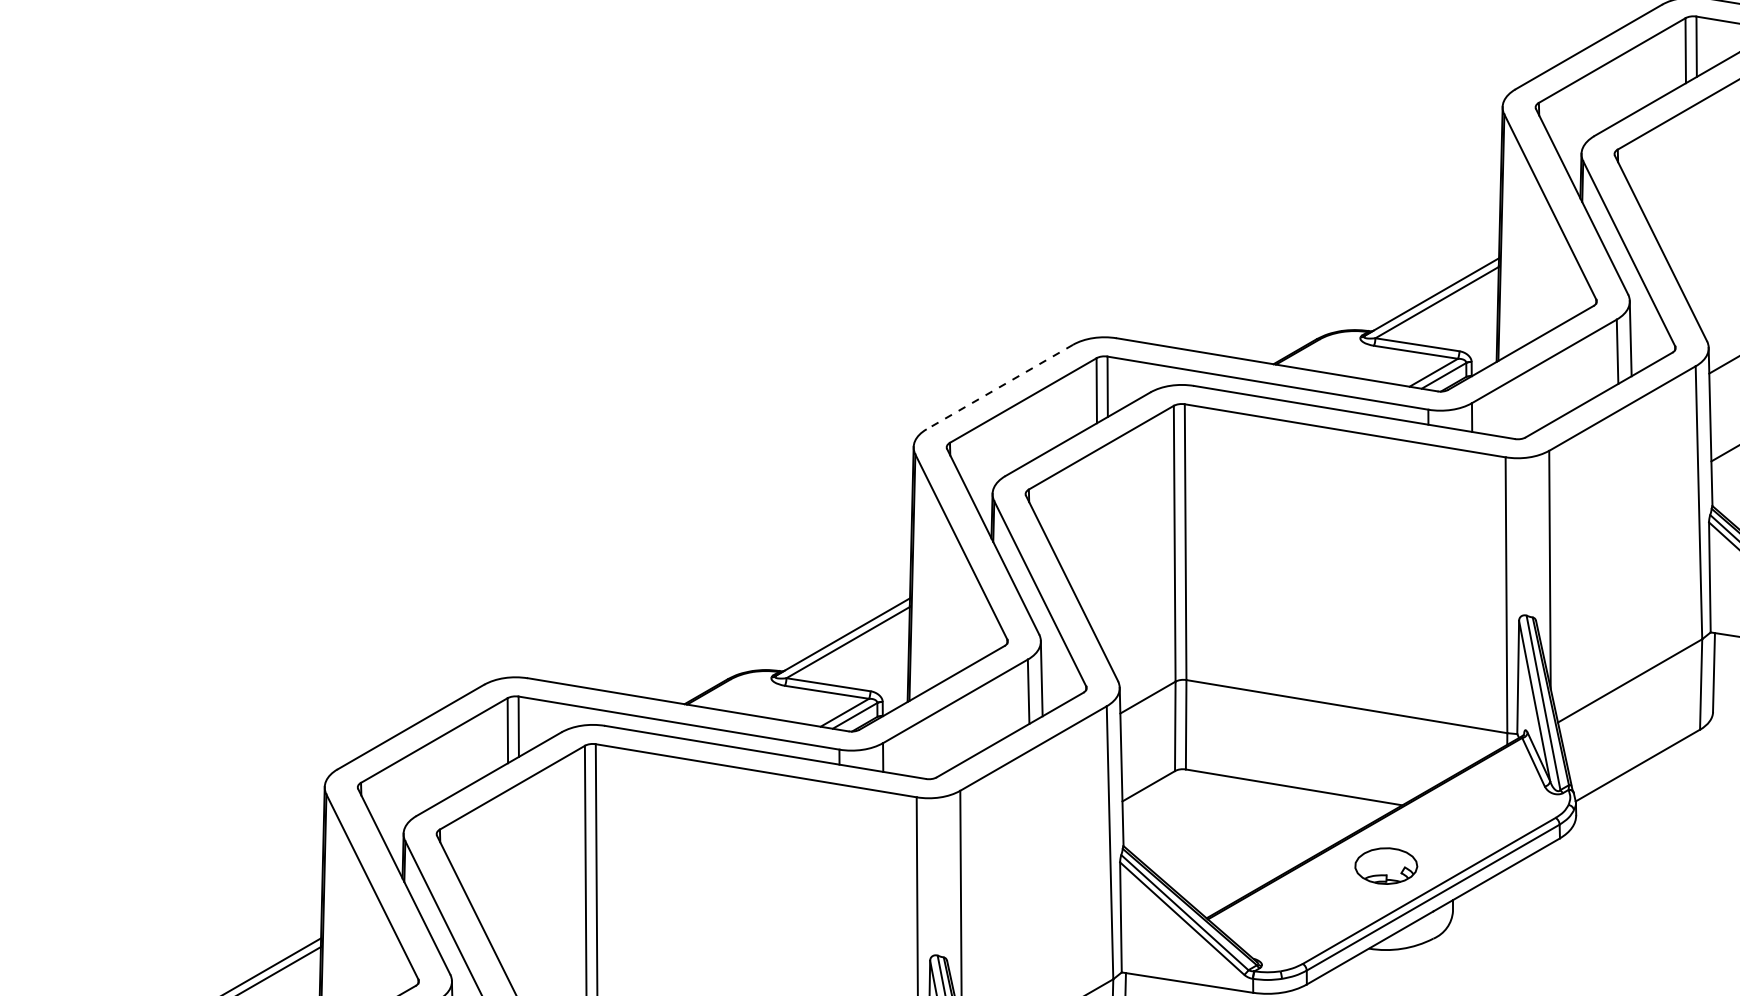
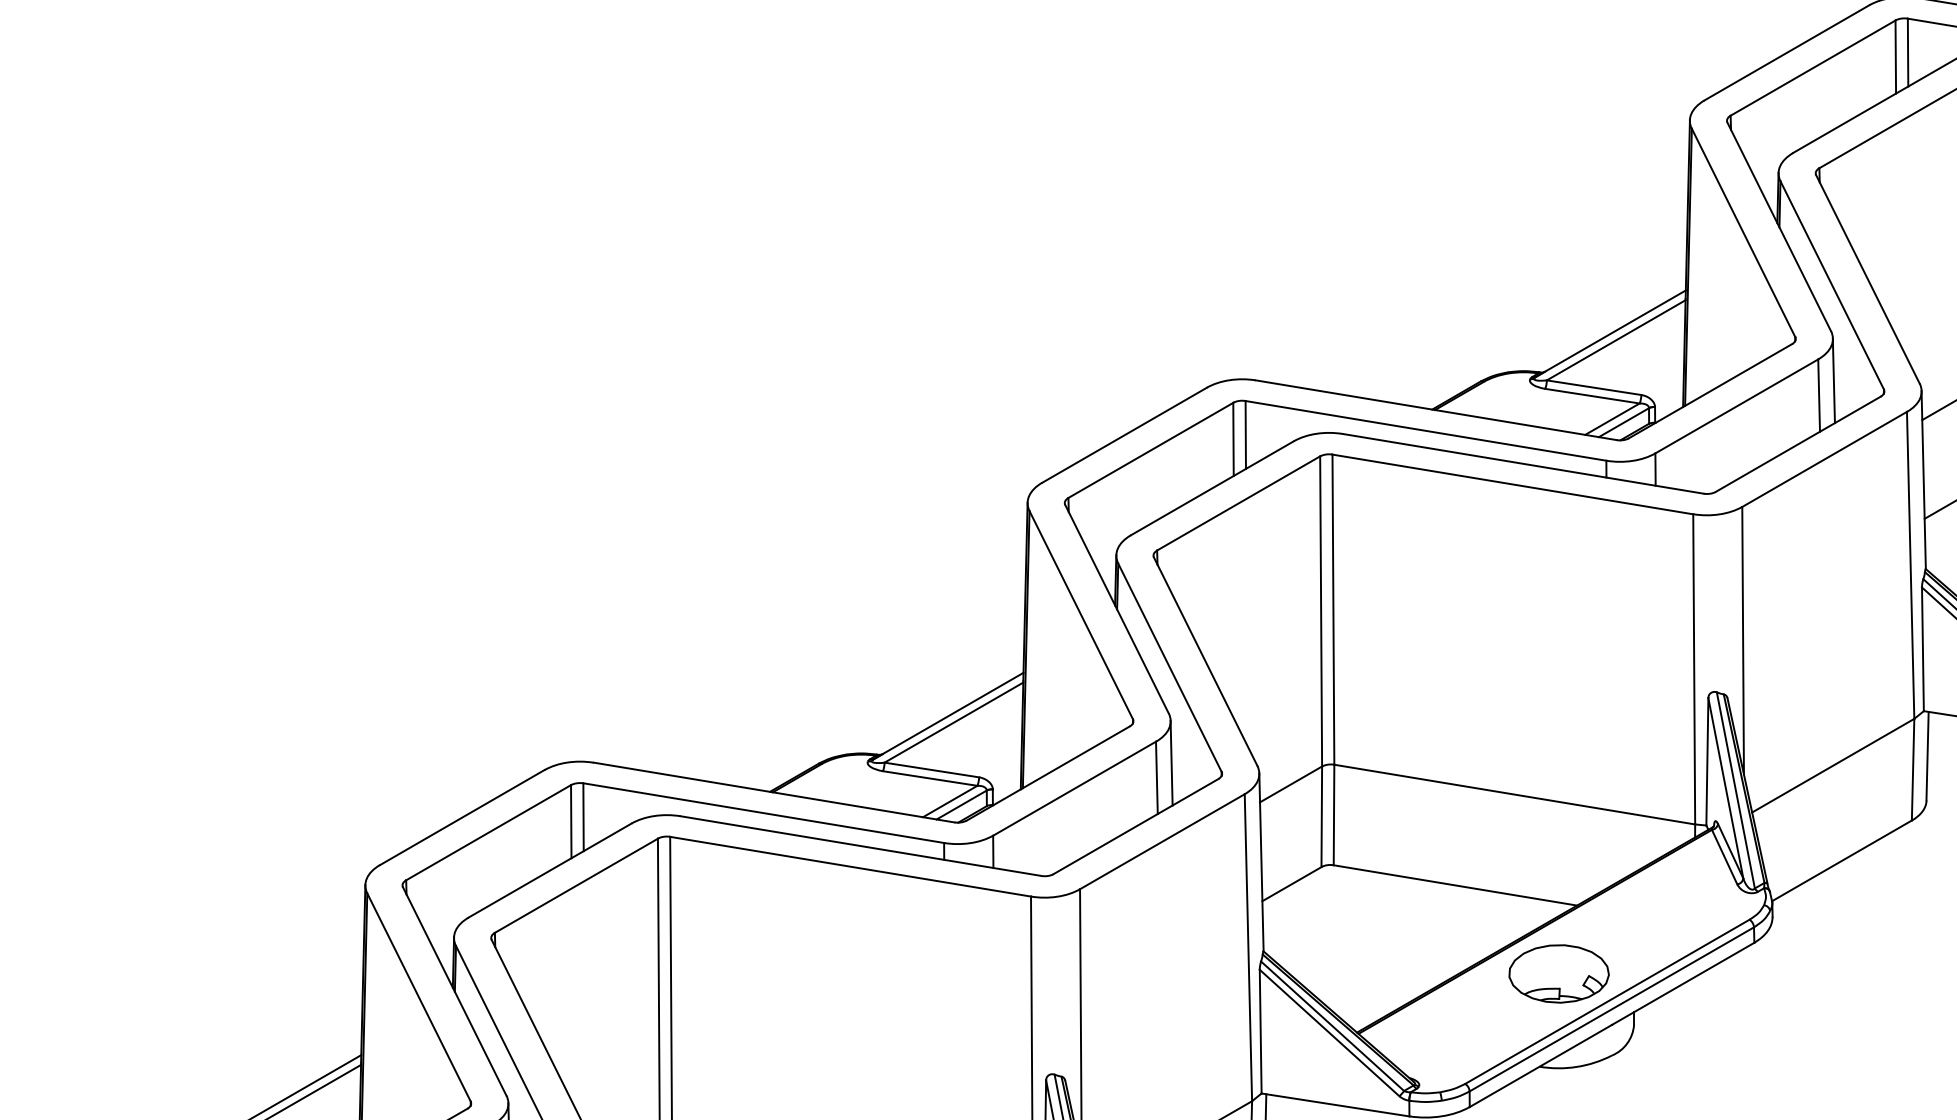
line: (999, 387) -> (1124, 435), dashed -> solid
part: (1385, 865) -> (1558, 973), size x1.43

